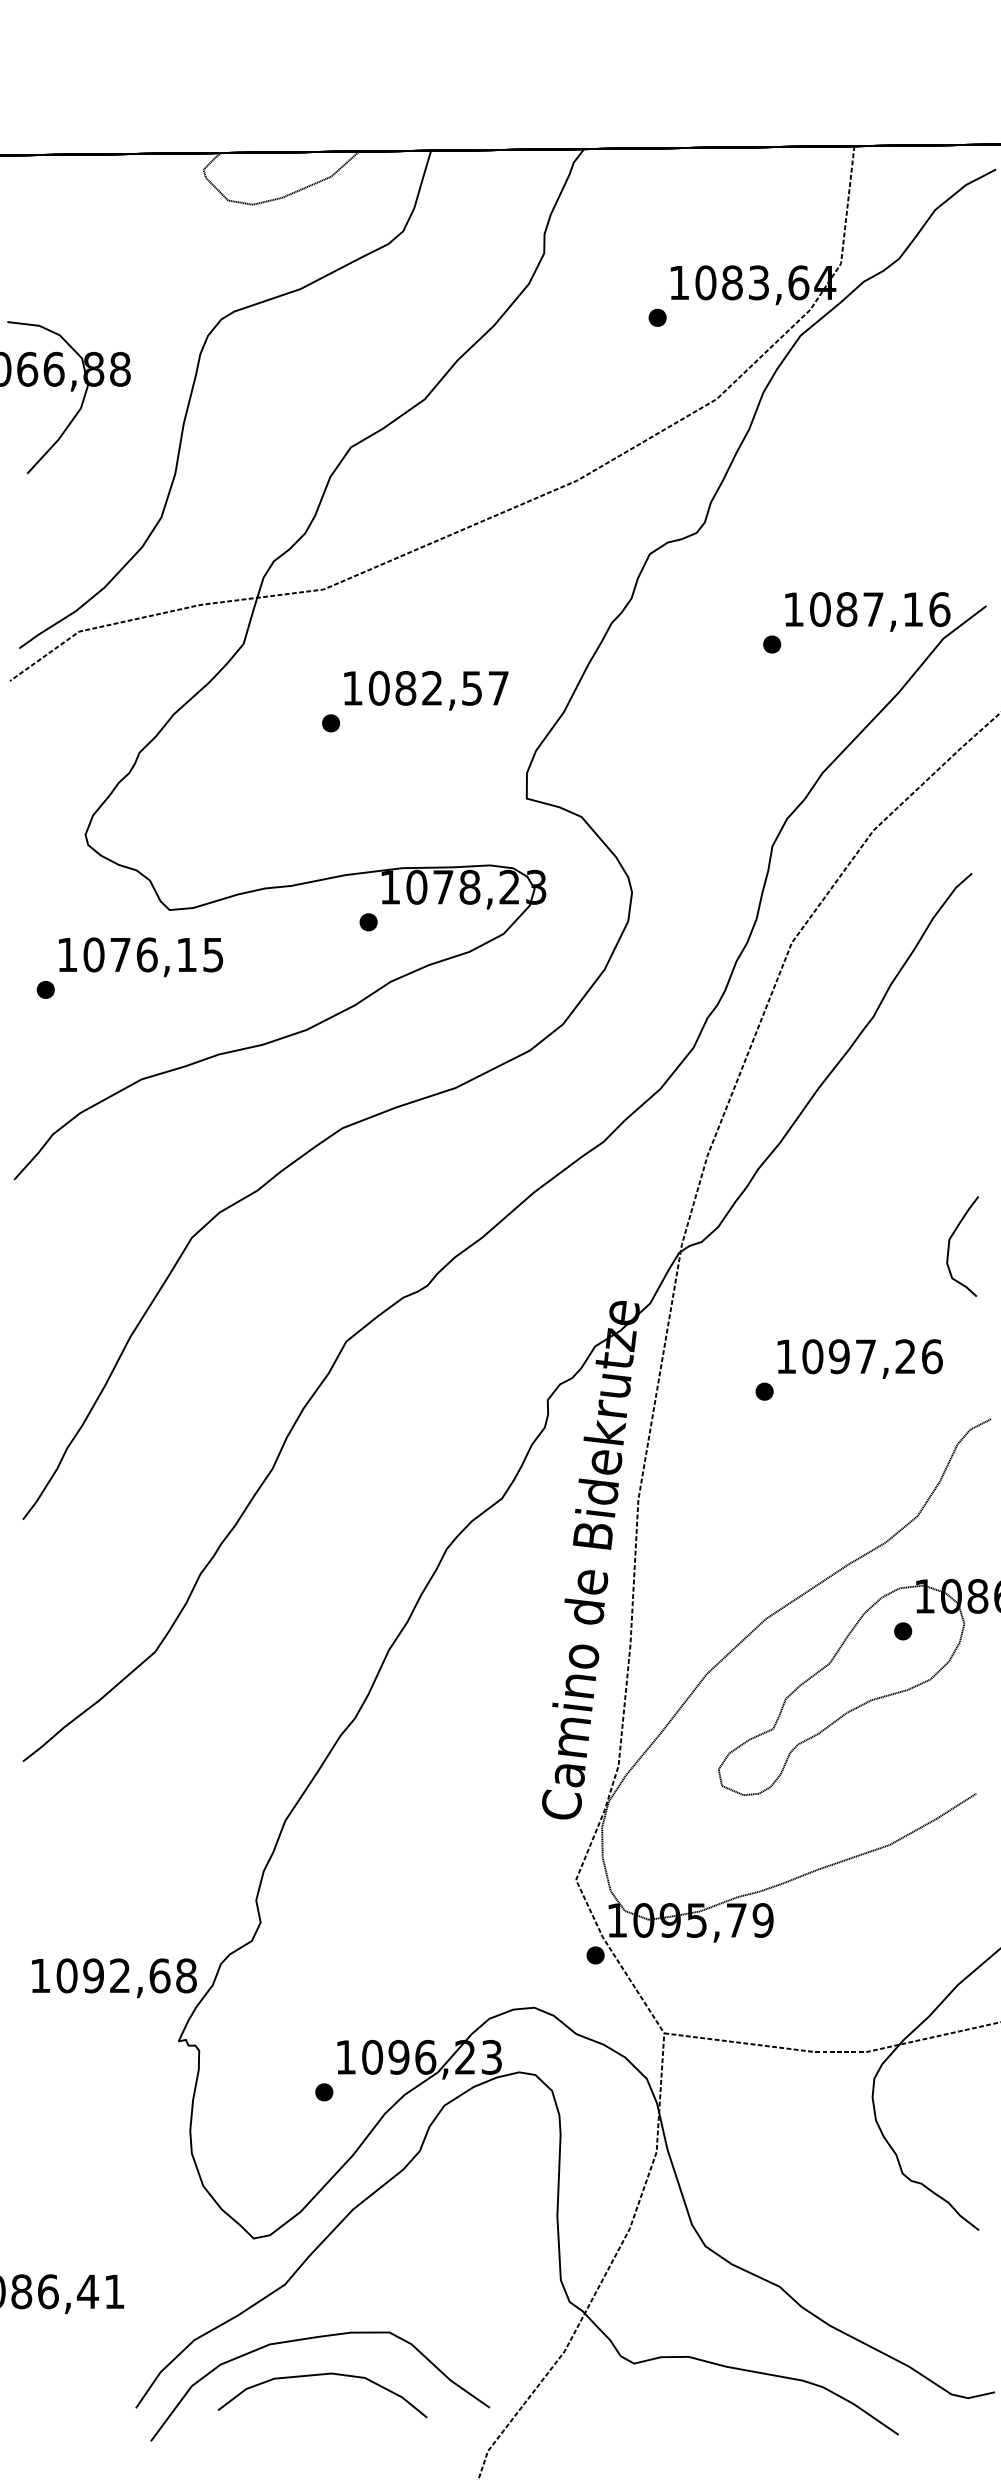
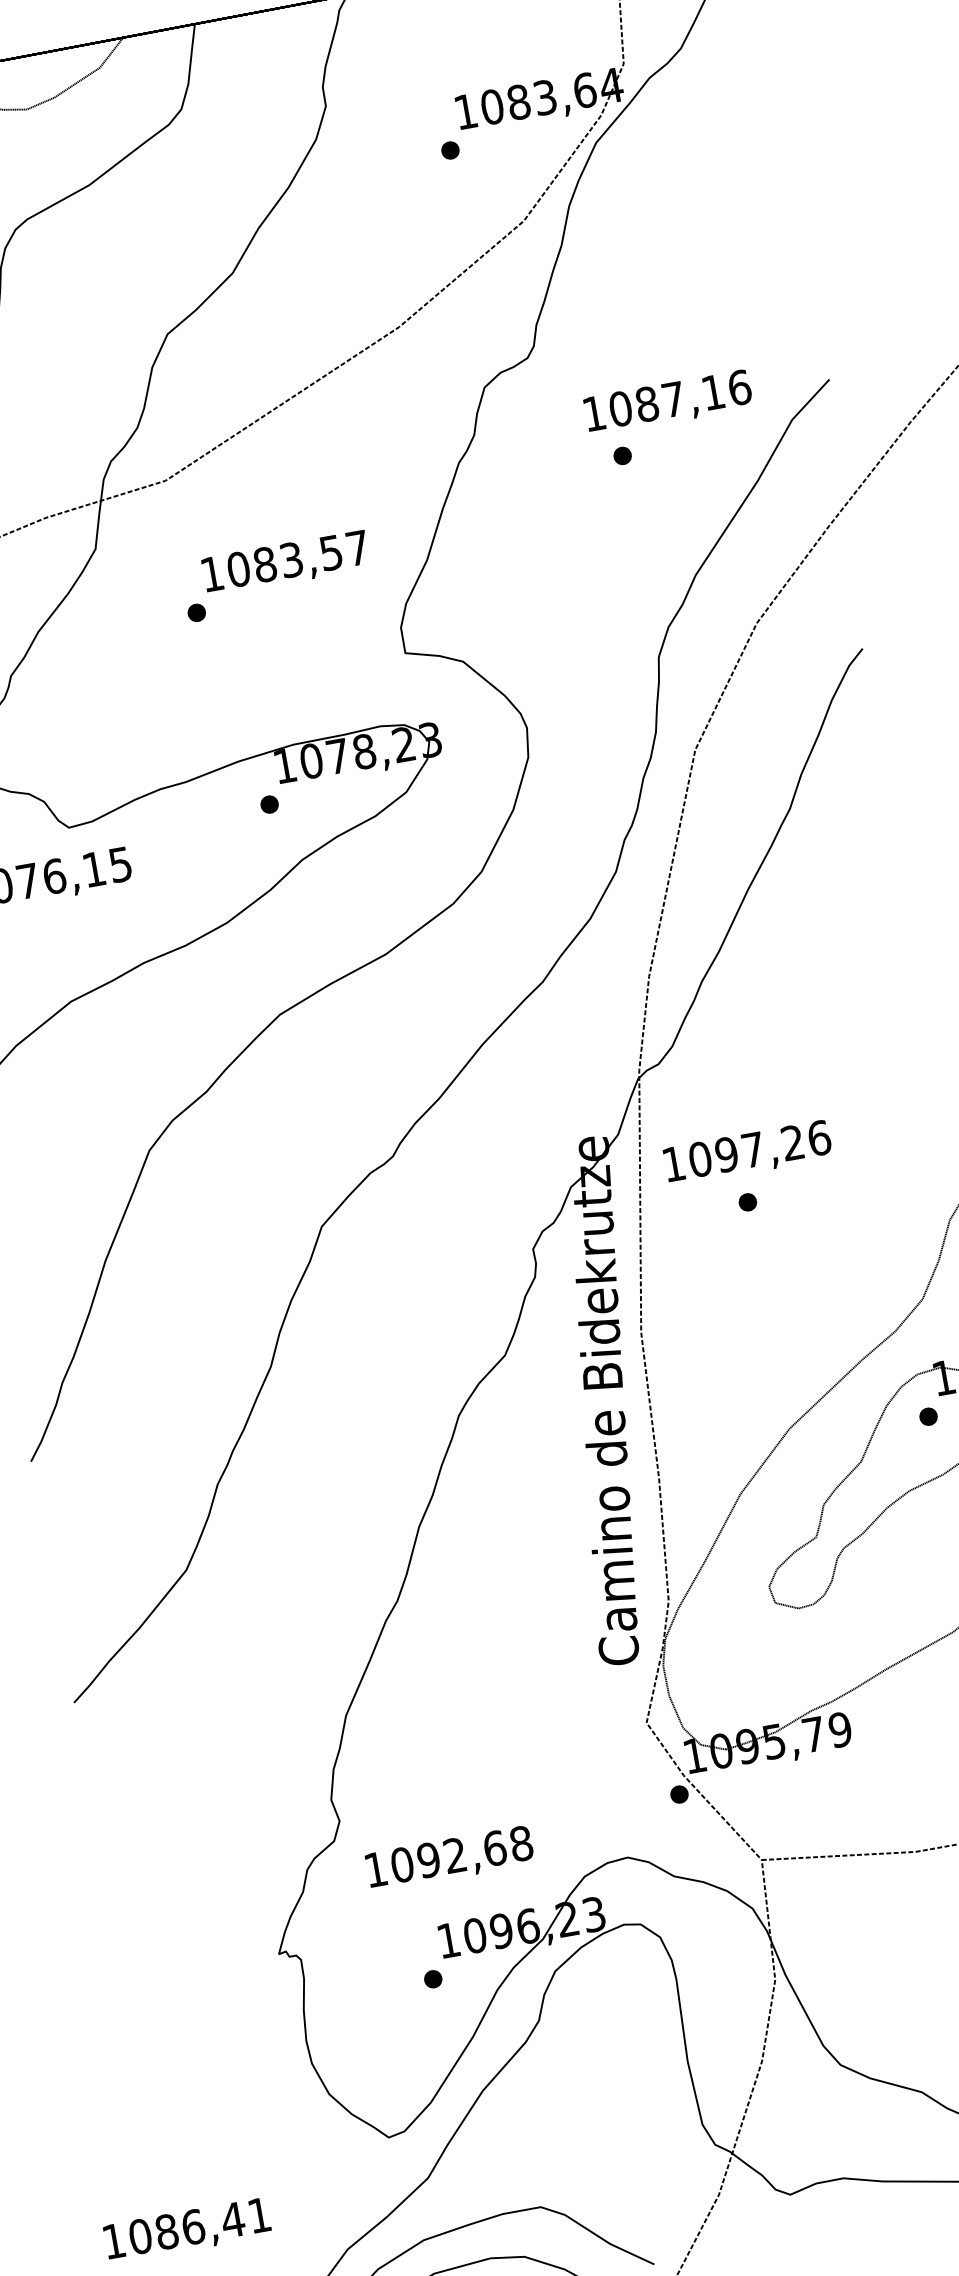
text: (867, 611) -> (668, 402), moved
text: (432, 688) -> (291, 560), 1082,57 -> 1083,57
curve: (950, 1241) -> (906, 1019), removed
text: (859, 1358) -> (747, 1152), moved
text: (114, 1978) -> (450, 1859), moved

